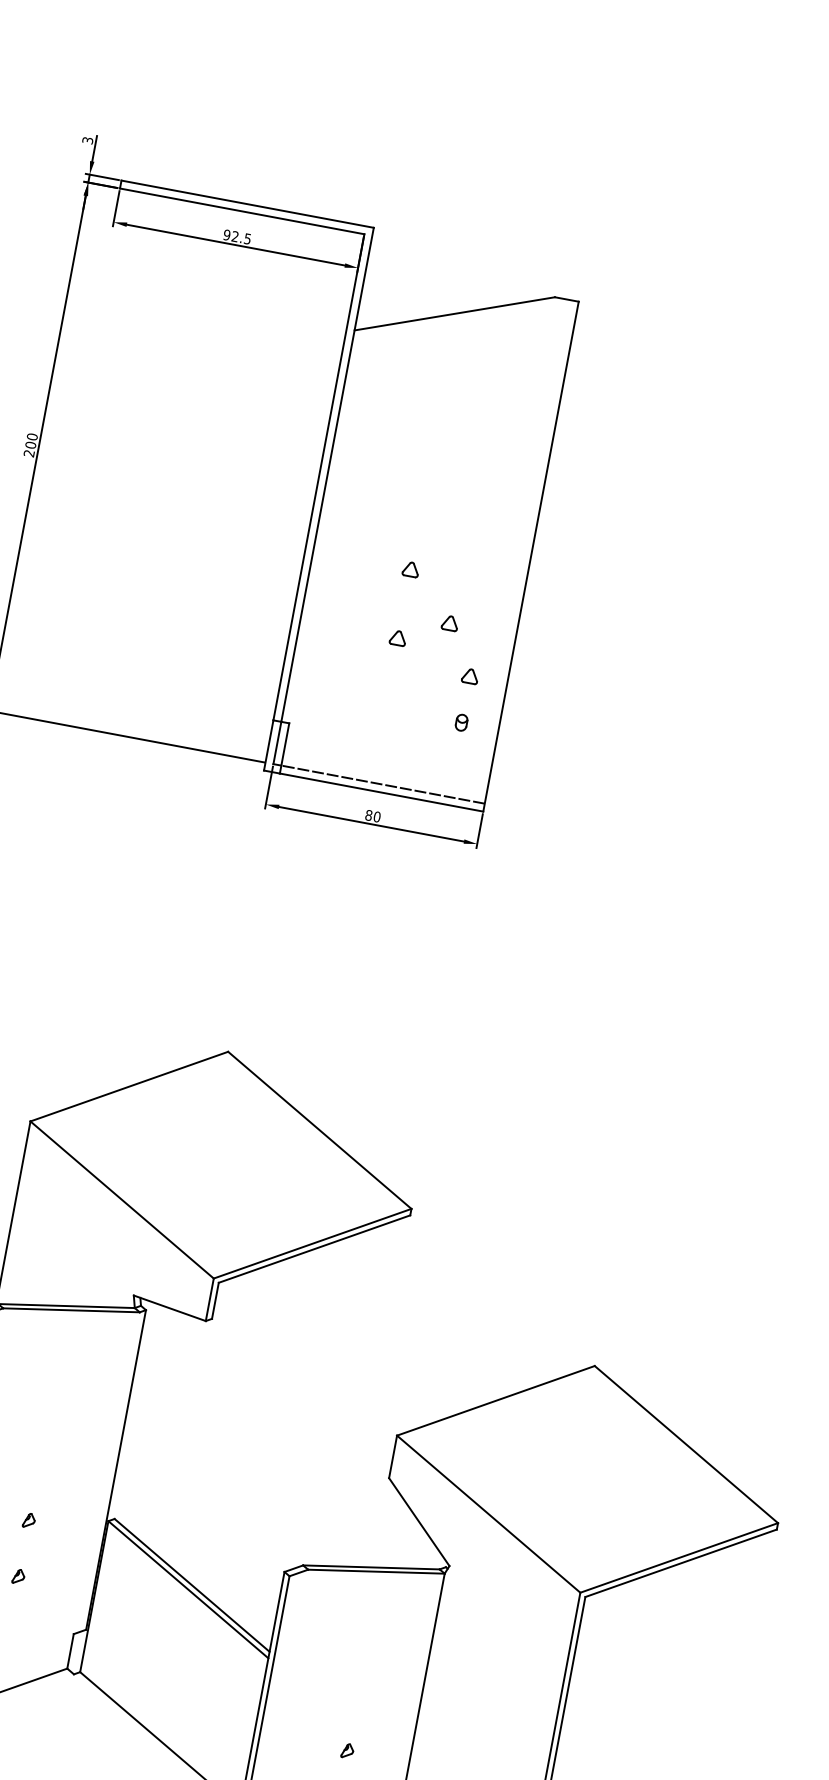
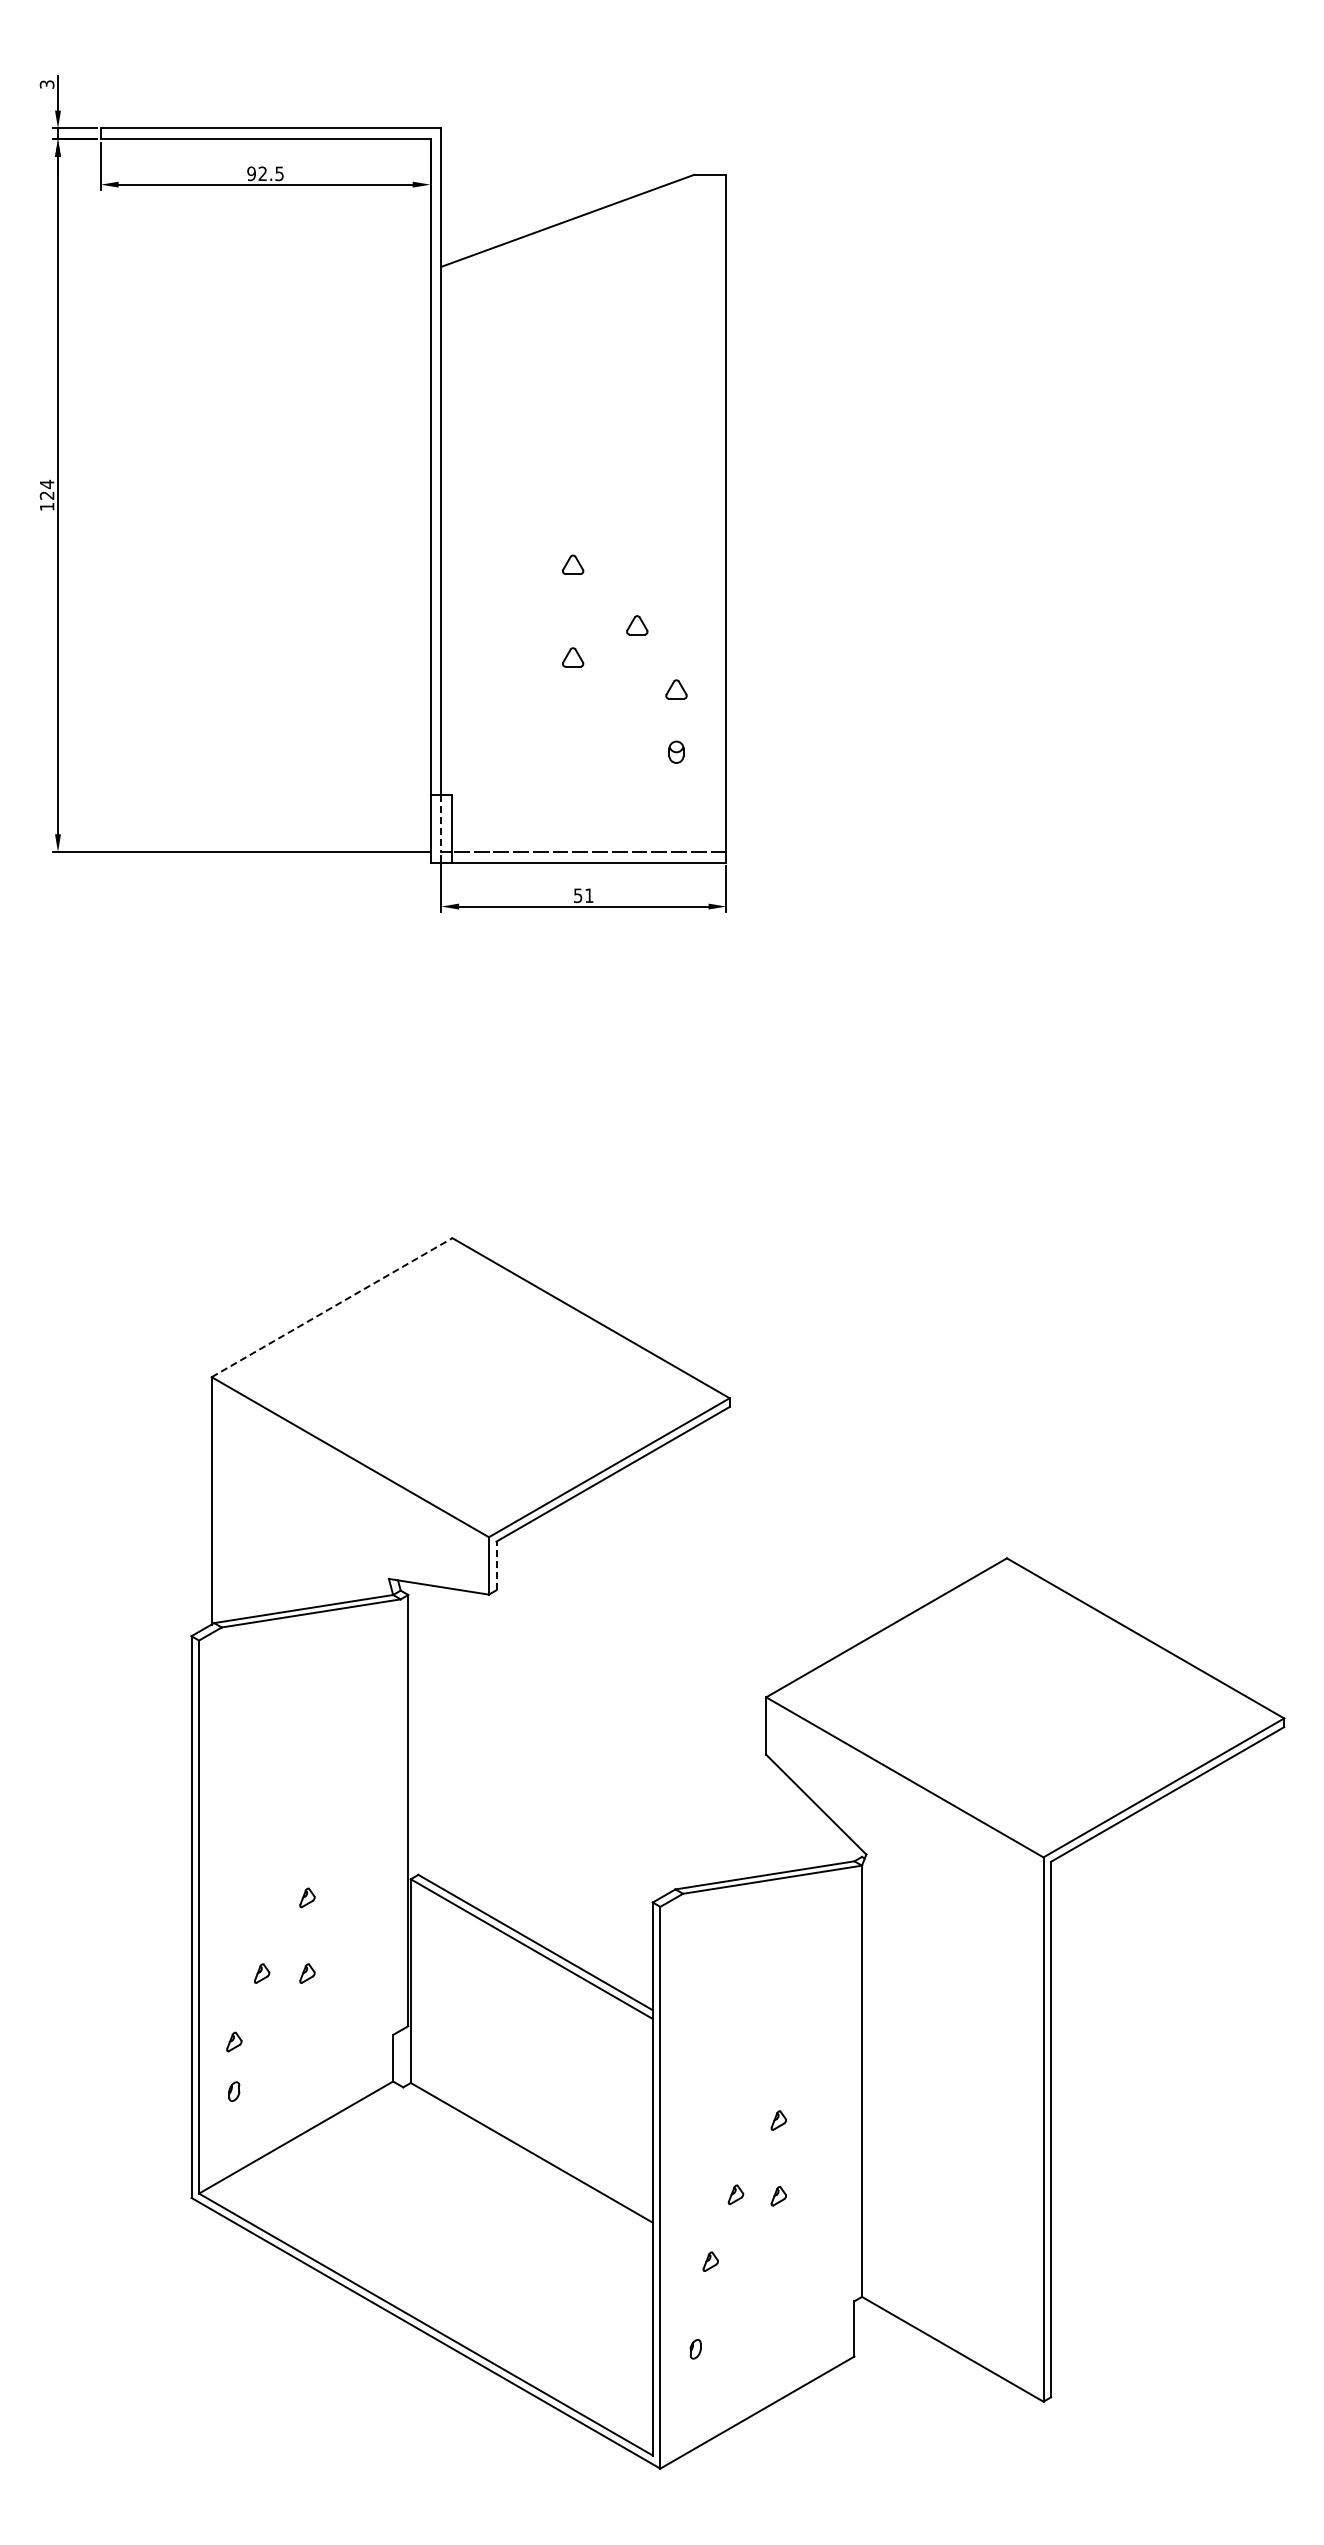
text: (30, 445) -> (46, 495), 200 -> 124
line: (277, 742) -> (441, 823), solid -> dashed
text: (372, 816) -> (583, 895), 80 -> 51
line: (129, 1086) -> (332, 1307), solid -> dashed
line: (215, 1300) -> (496, 1565), solid -> dashed

